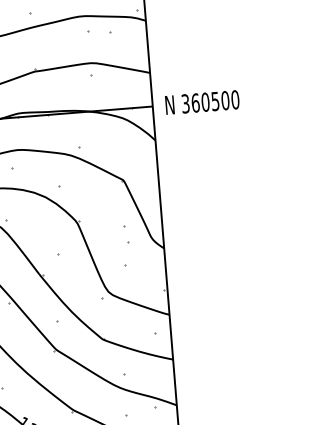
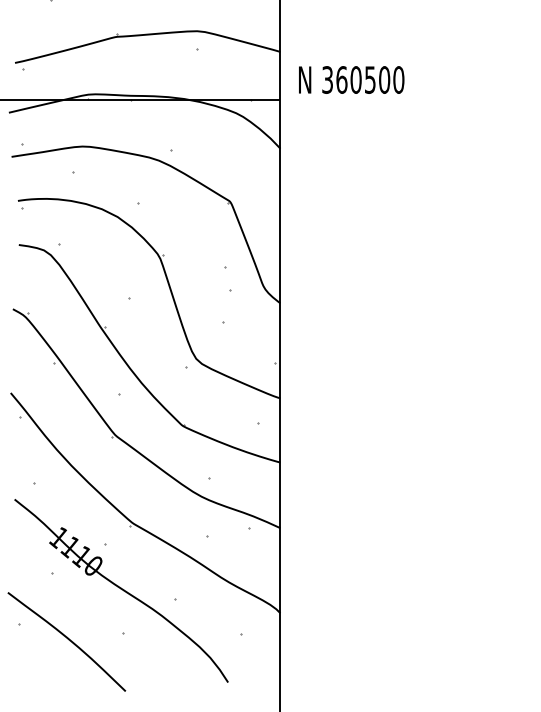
text: (202, 102) -> (351, 79), moved

